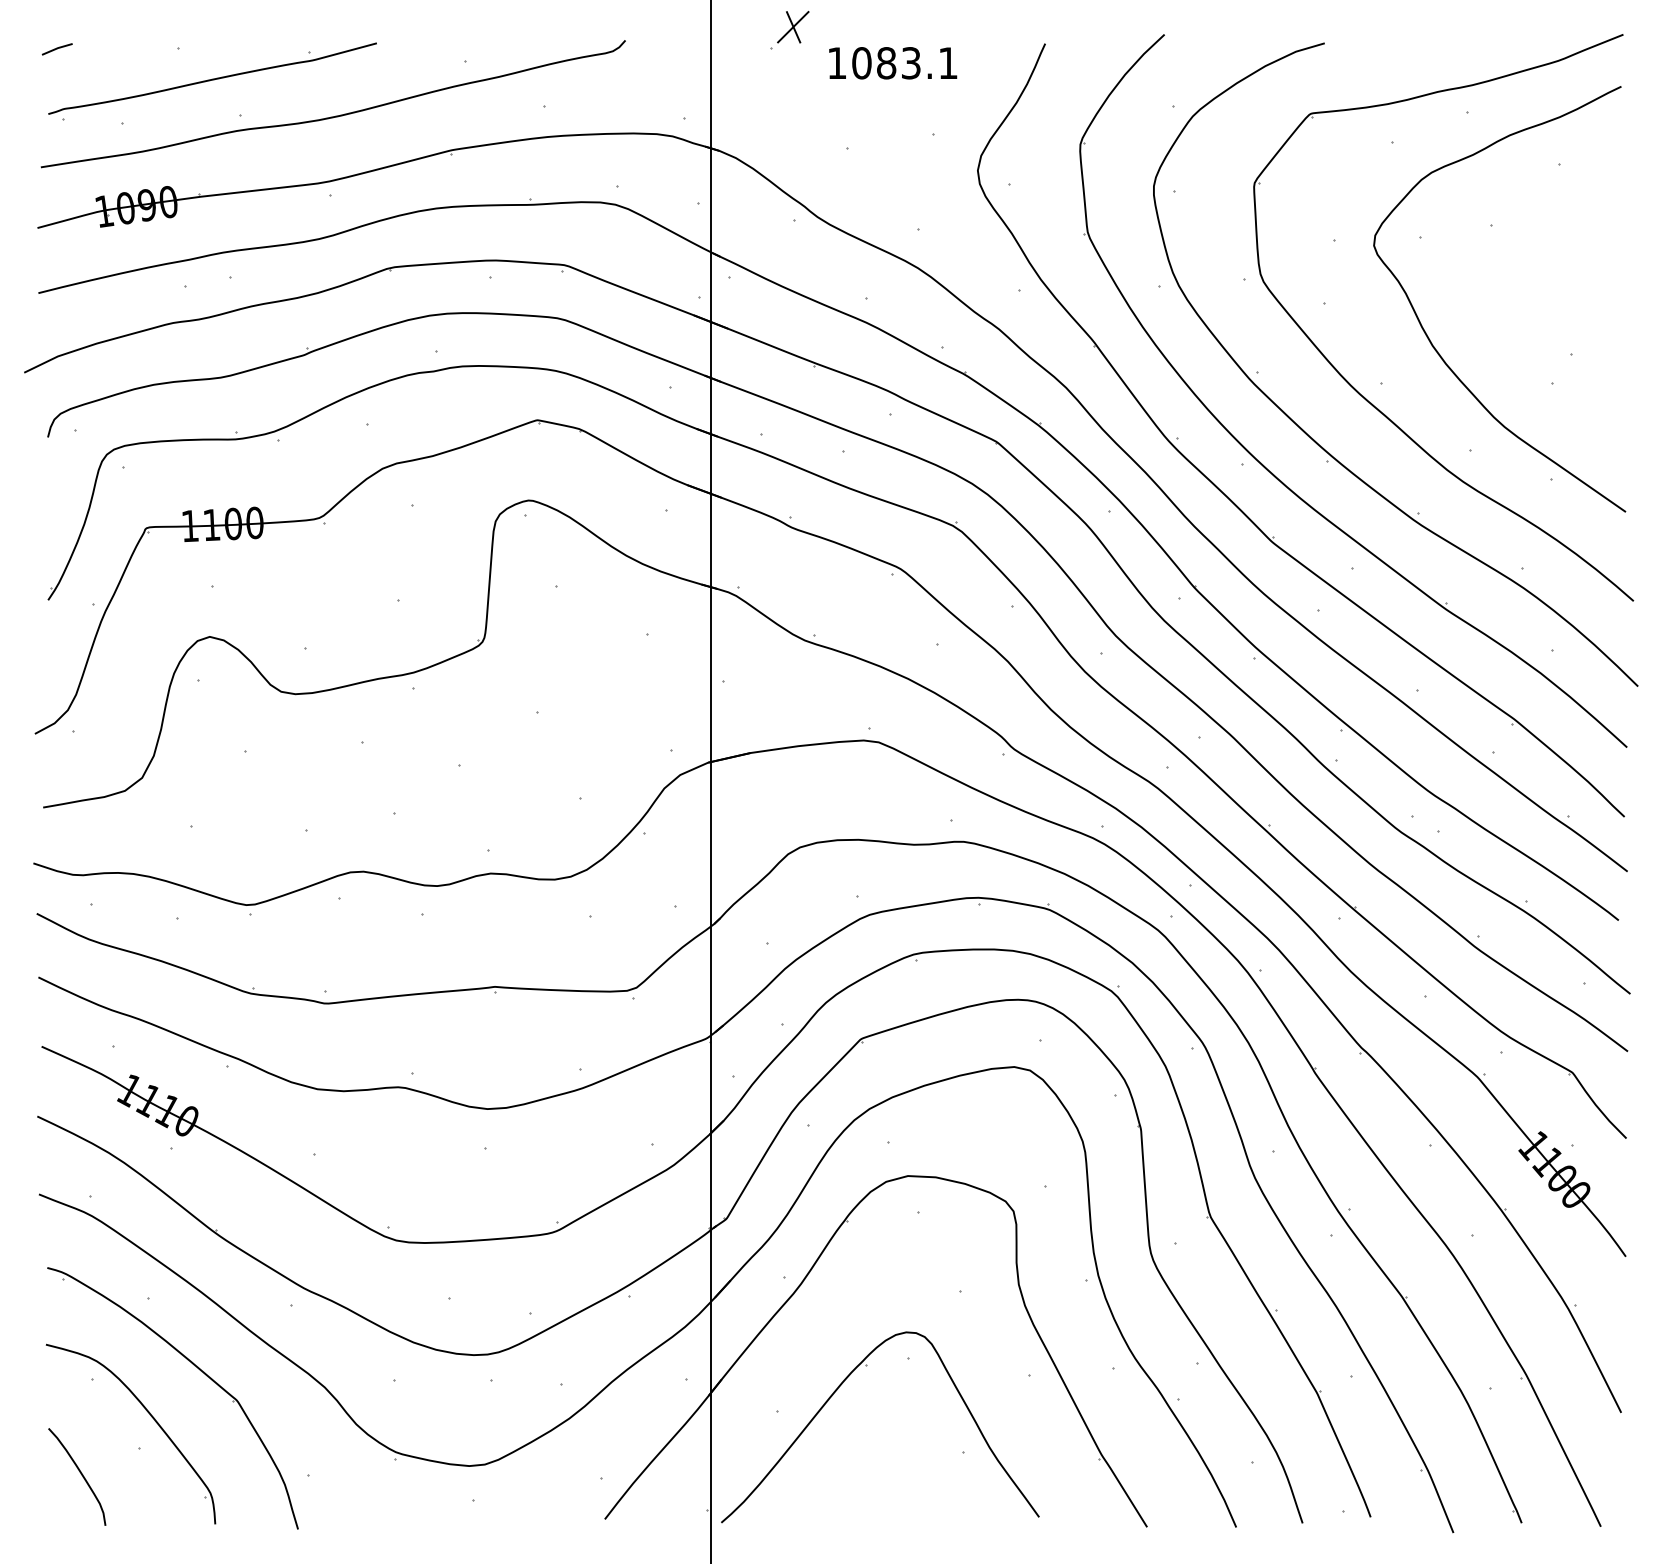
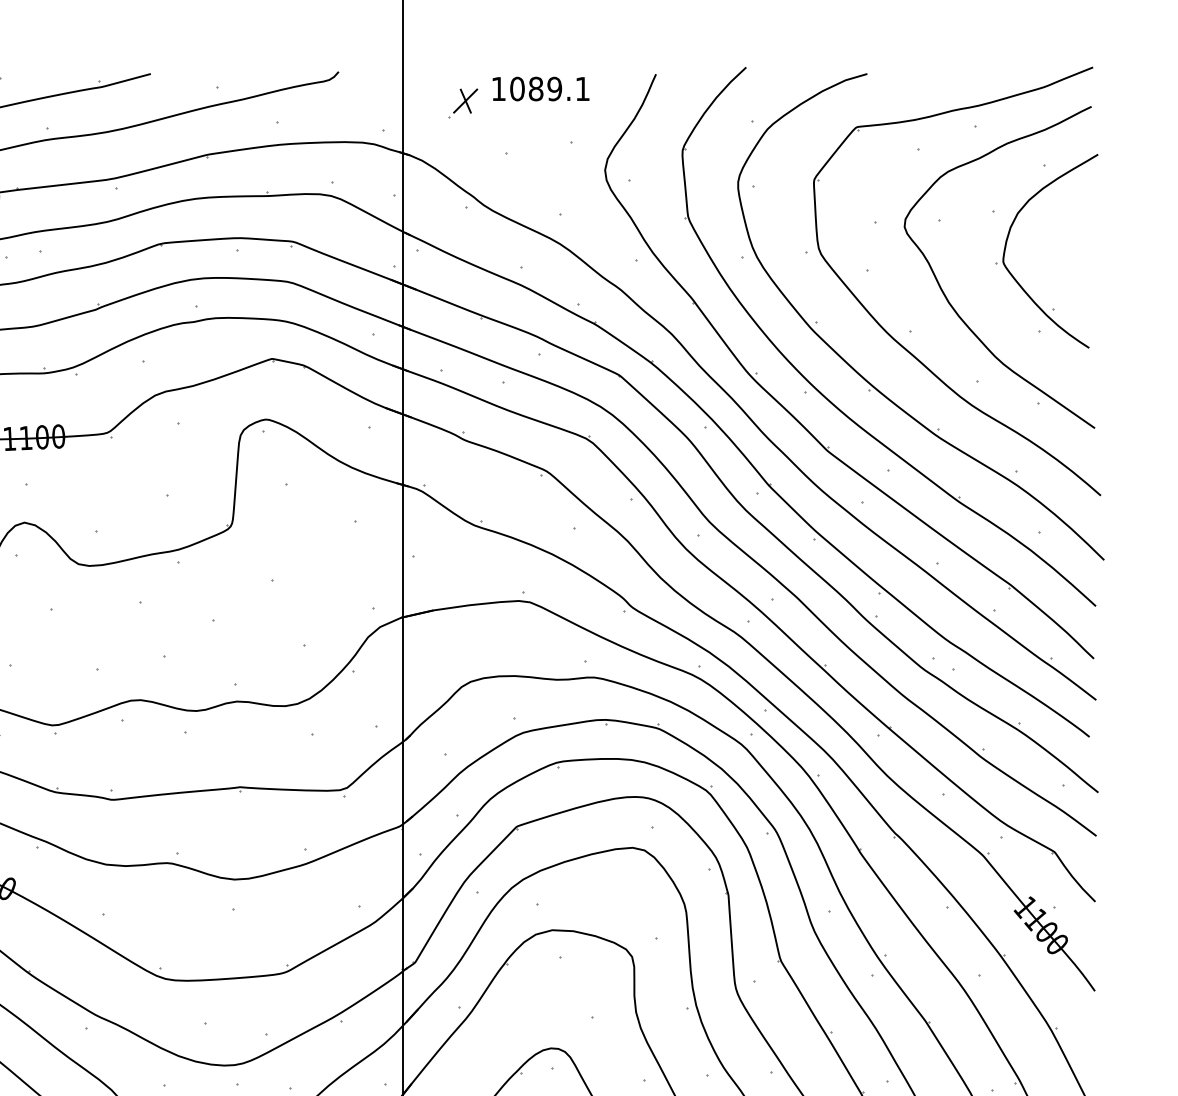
part: (789, 29) -> (462, 102), moved
text: (910, 63) -> (554, 89), 1083.1 -> 1089.1
part: (1510, 263) -> (1007, 240), added

